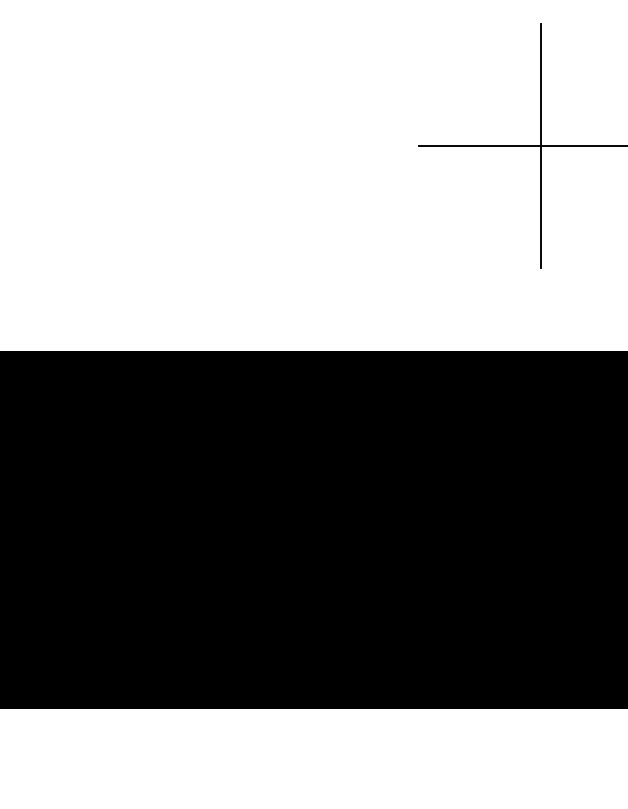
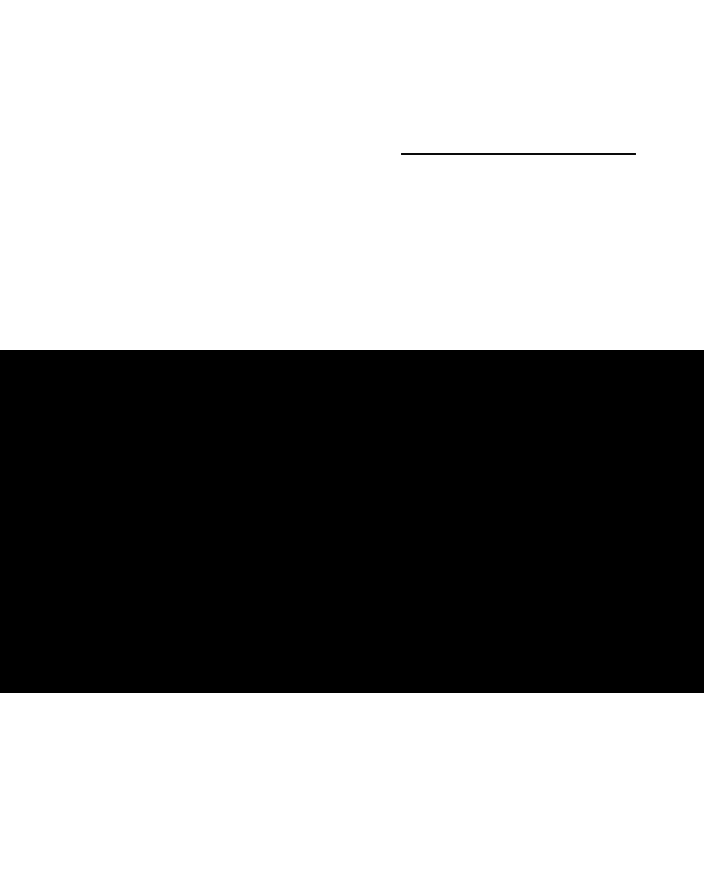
line: (540, 145) -> (518, 153), removed

